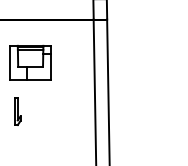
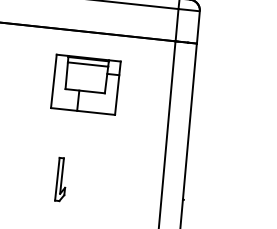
part: (30, 62) -> (85, 84), moved
part: (17, 111) -> (61, 179), moved

